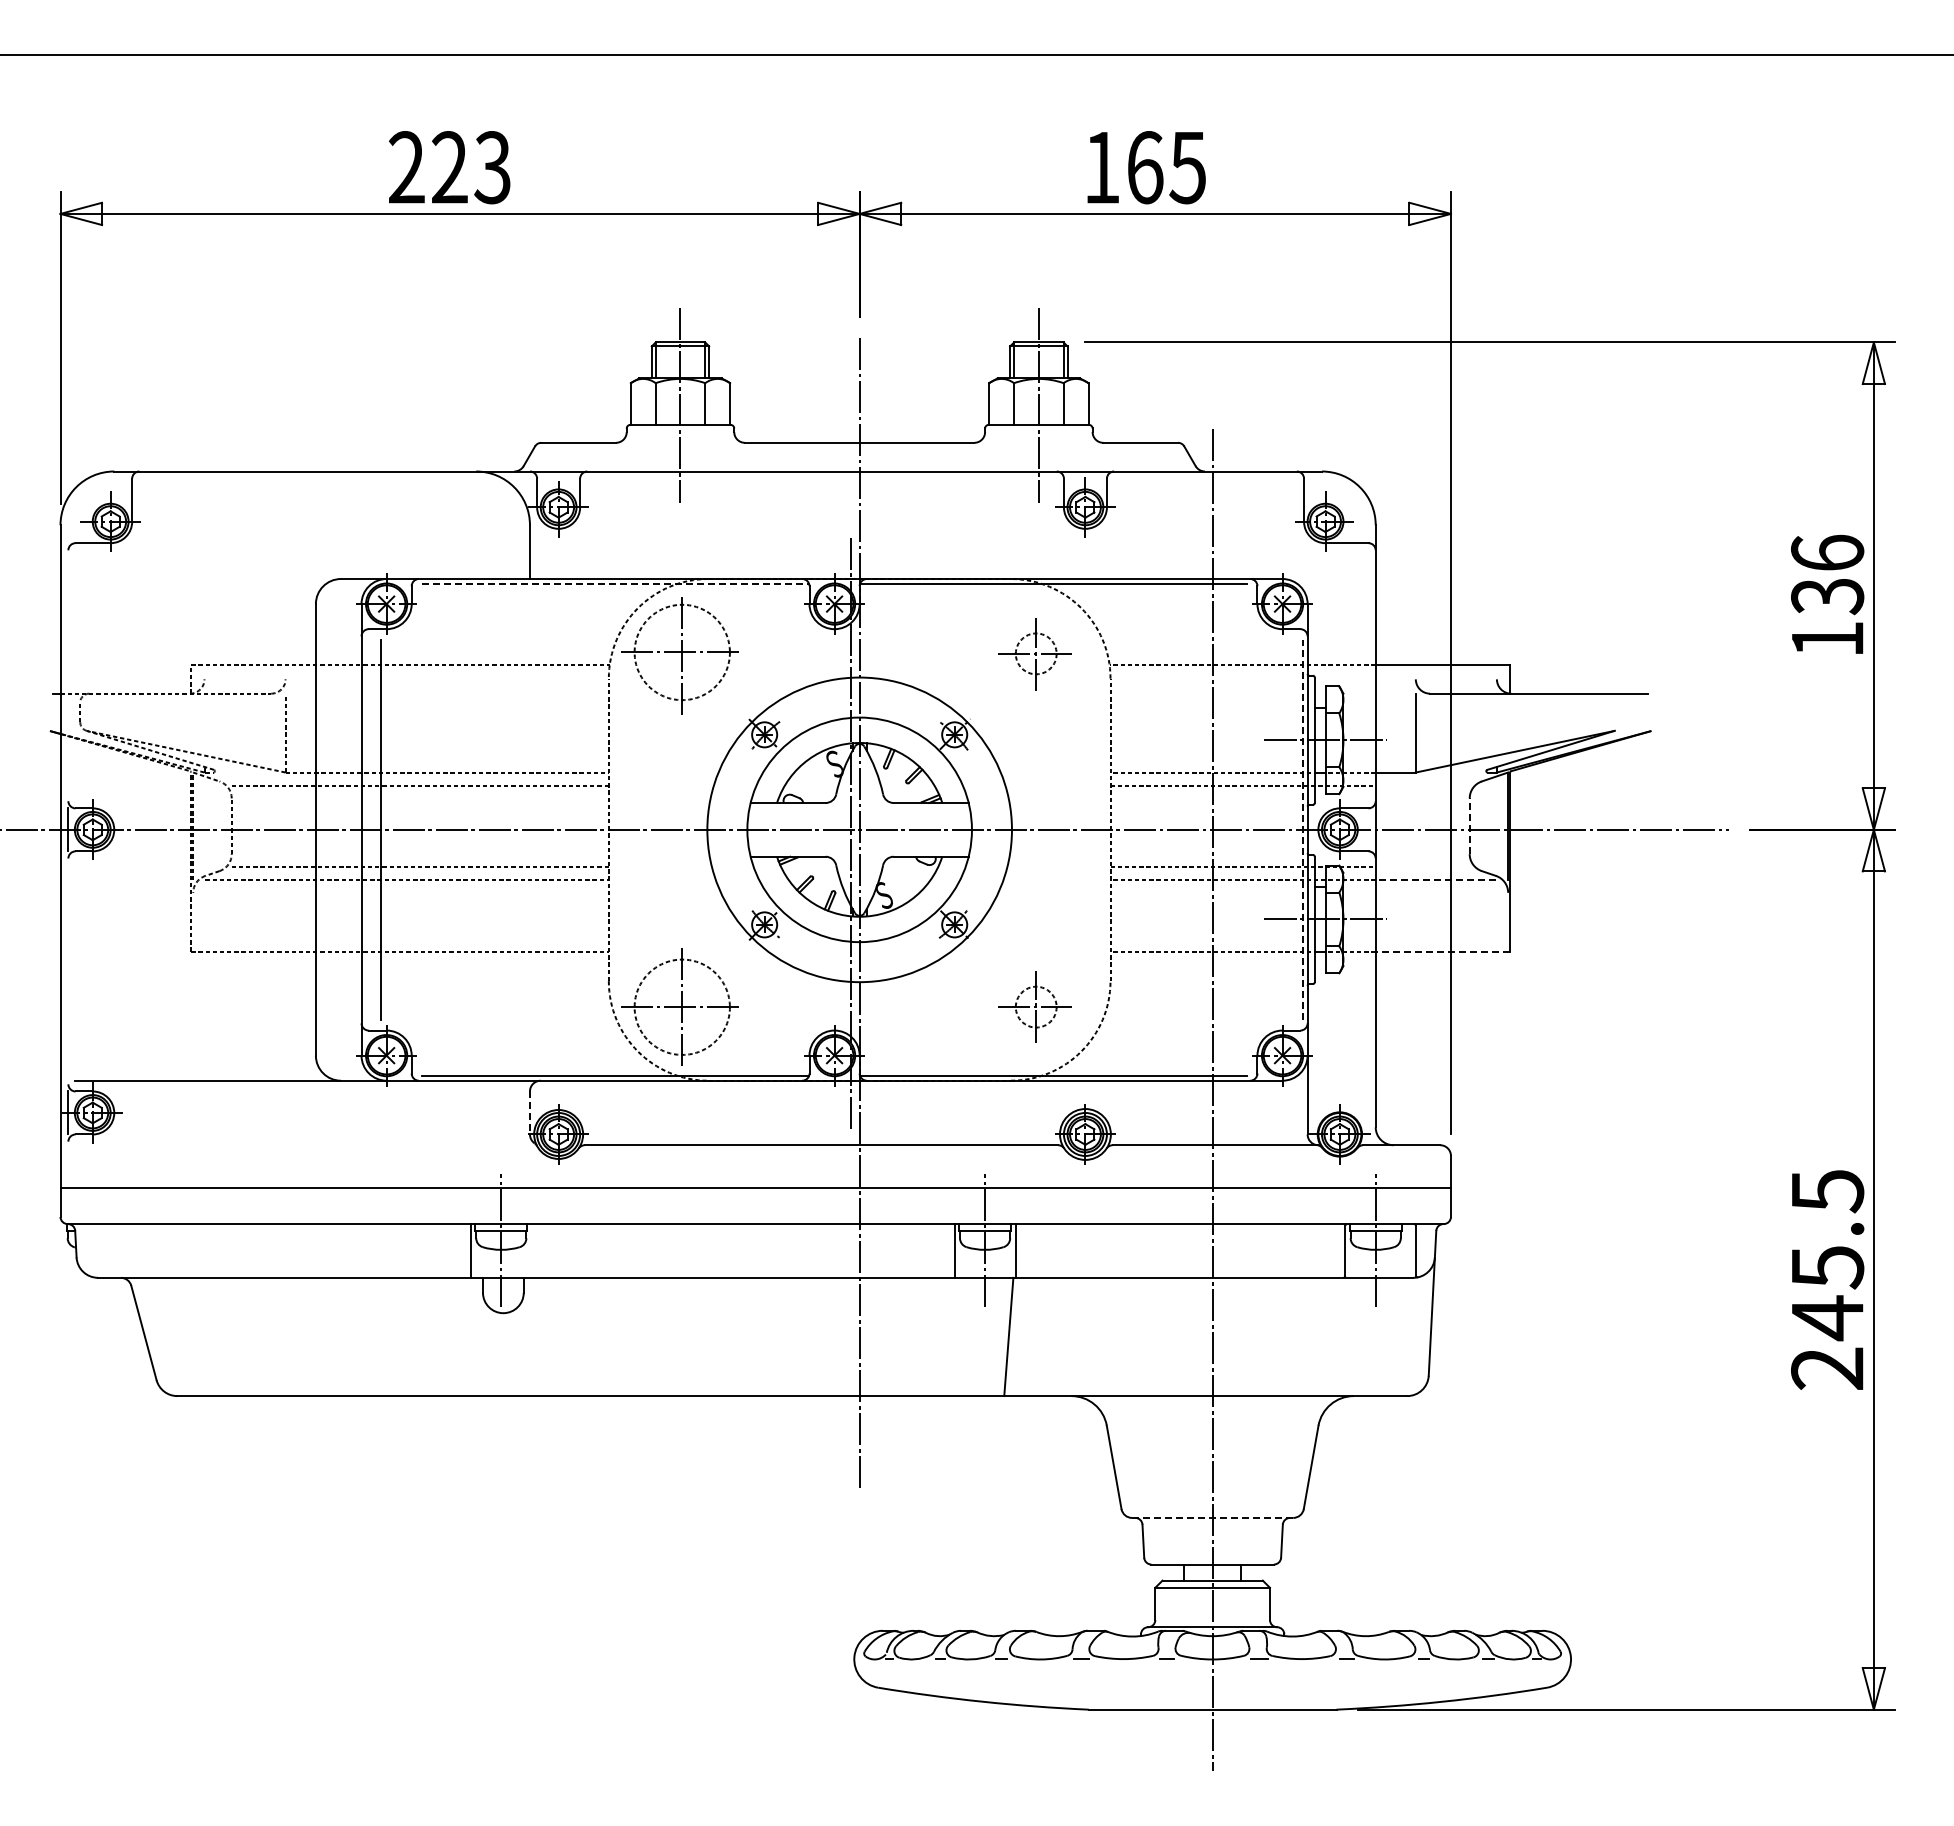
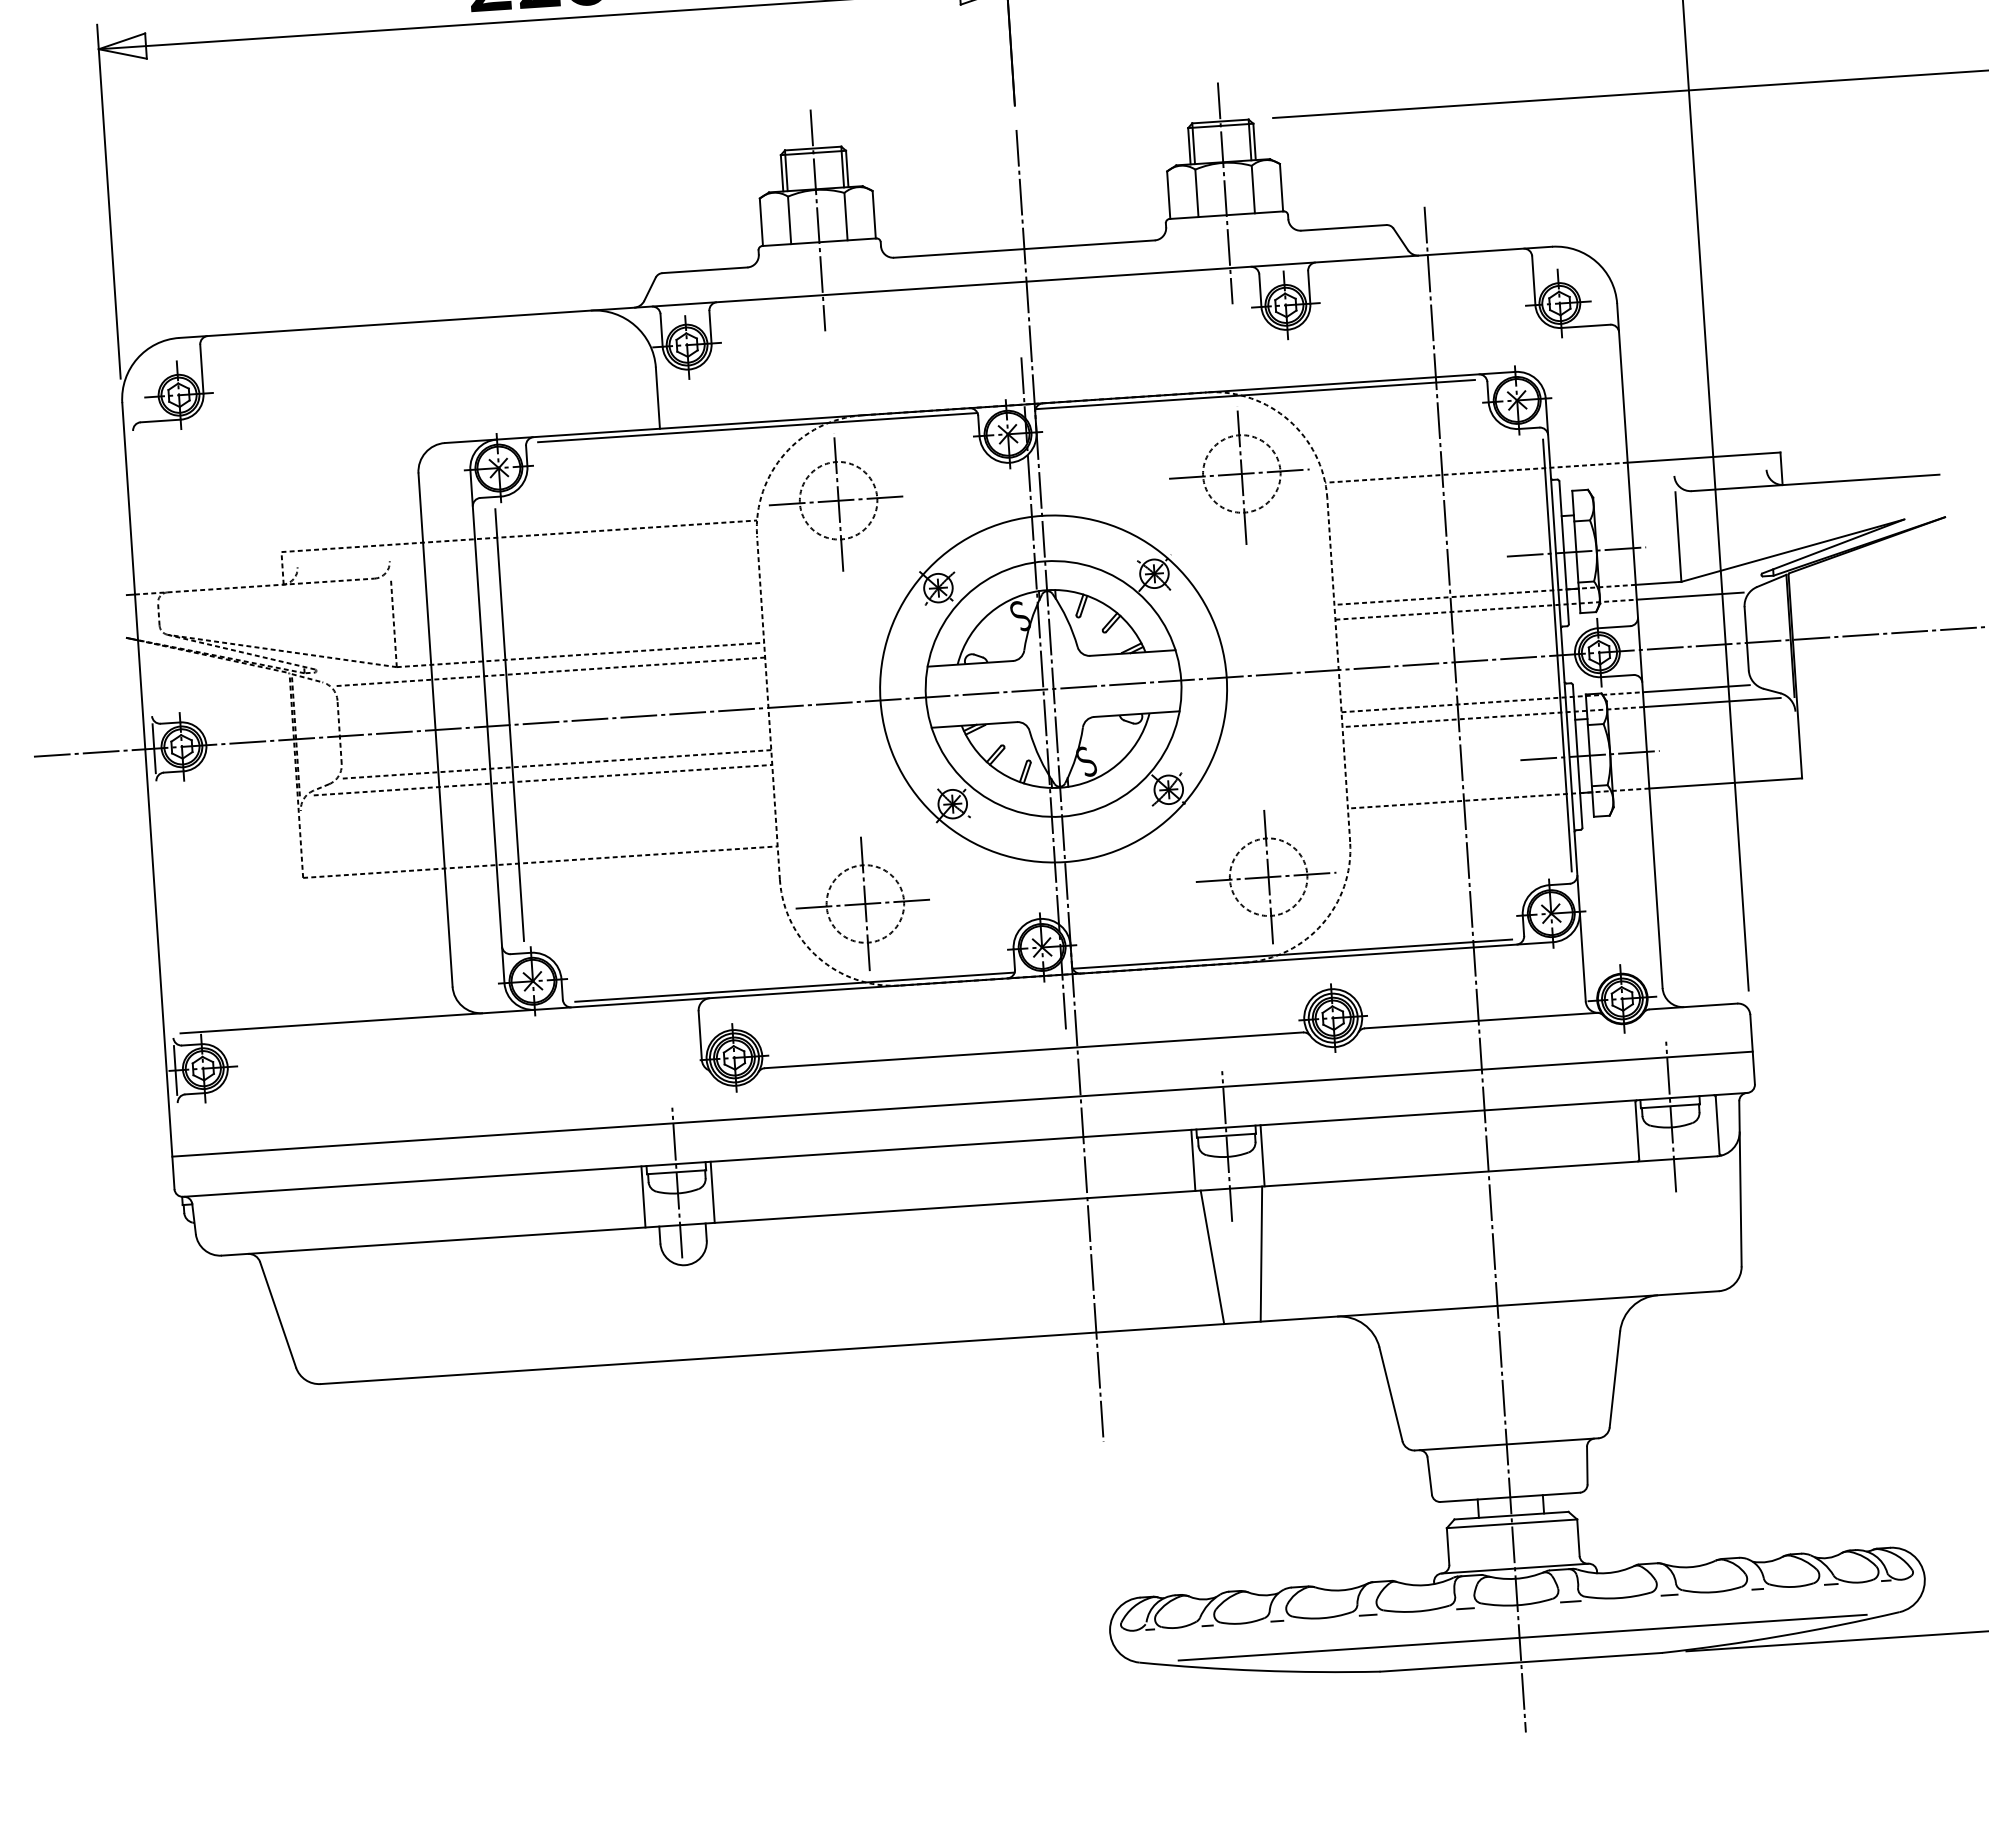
line: (616, 583) -> (758, 427), dashed -> solid
circle: (682, 652) -> (838, 500), size x0.71
part: (1034, 655) -> (1239, 477), size x1.67
line: (1422, 785) -> (1689, 596), added
line: (1469, 826) -> (1746, 639), dashed -> solid
line: (1302, 829) -> (1556, 655), dashed -> solid
line: (1422, 867) -> (1696, 689), added
line: (1435, 880) -> (1711, 703), dashed -> solid
line: (1442, 951) -> (1725, 783), dashed -> solid
part: (1034, 1006) -> (1265, 876), size x1.67
circle: (682, 1007) -> (865, 904), size x0.71
line: (529, 1112) -> (699, 1035), dashed -> solid
line: (531, 1250) -> (712, 1191), added
line: (965, 1336) -> (1212, 1256), added
line: (1212, 1517) -> (1506, 1443), dashed -> solid
line: (1214, 1688) -> (1521, 1638), added

